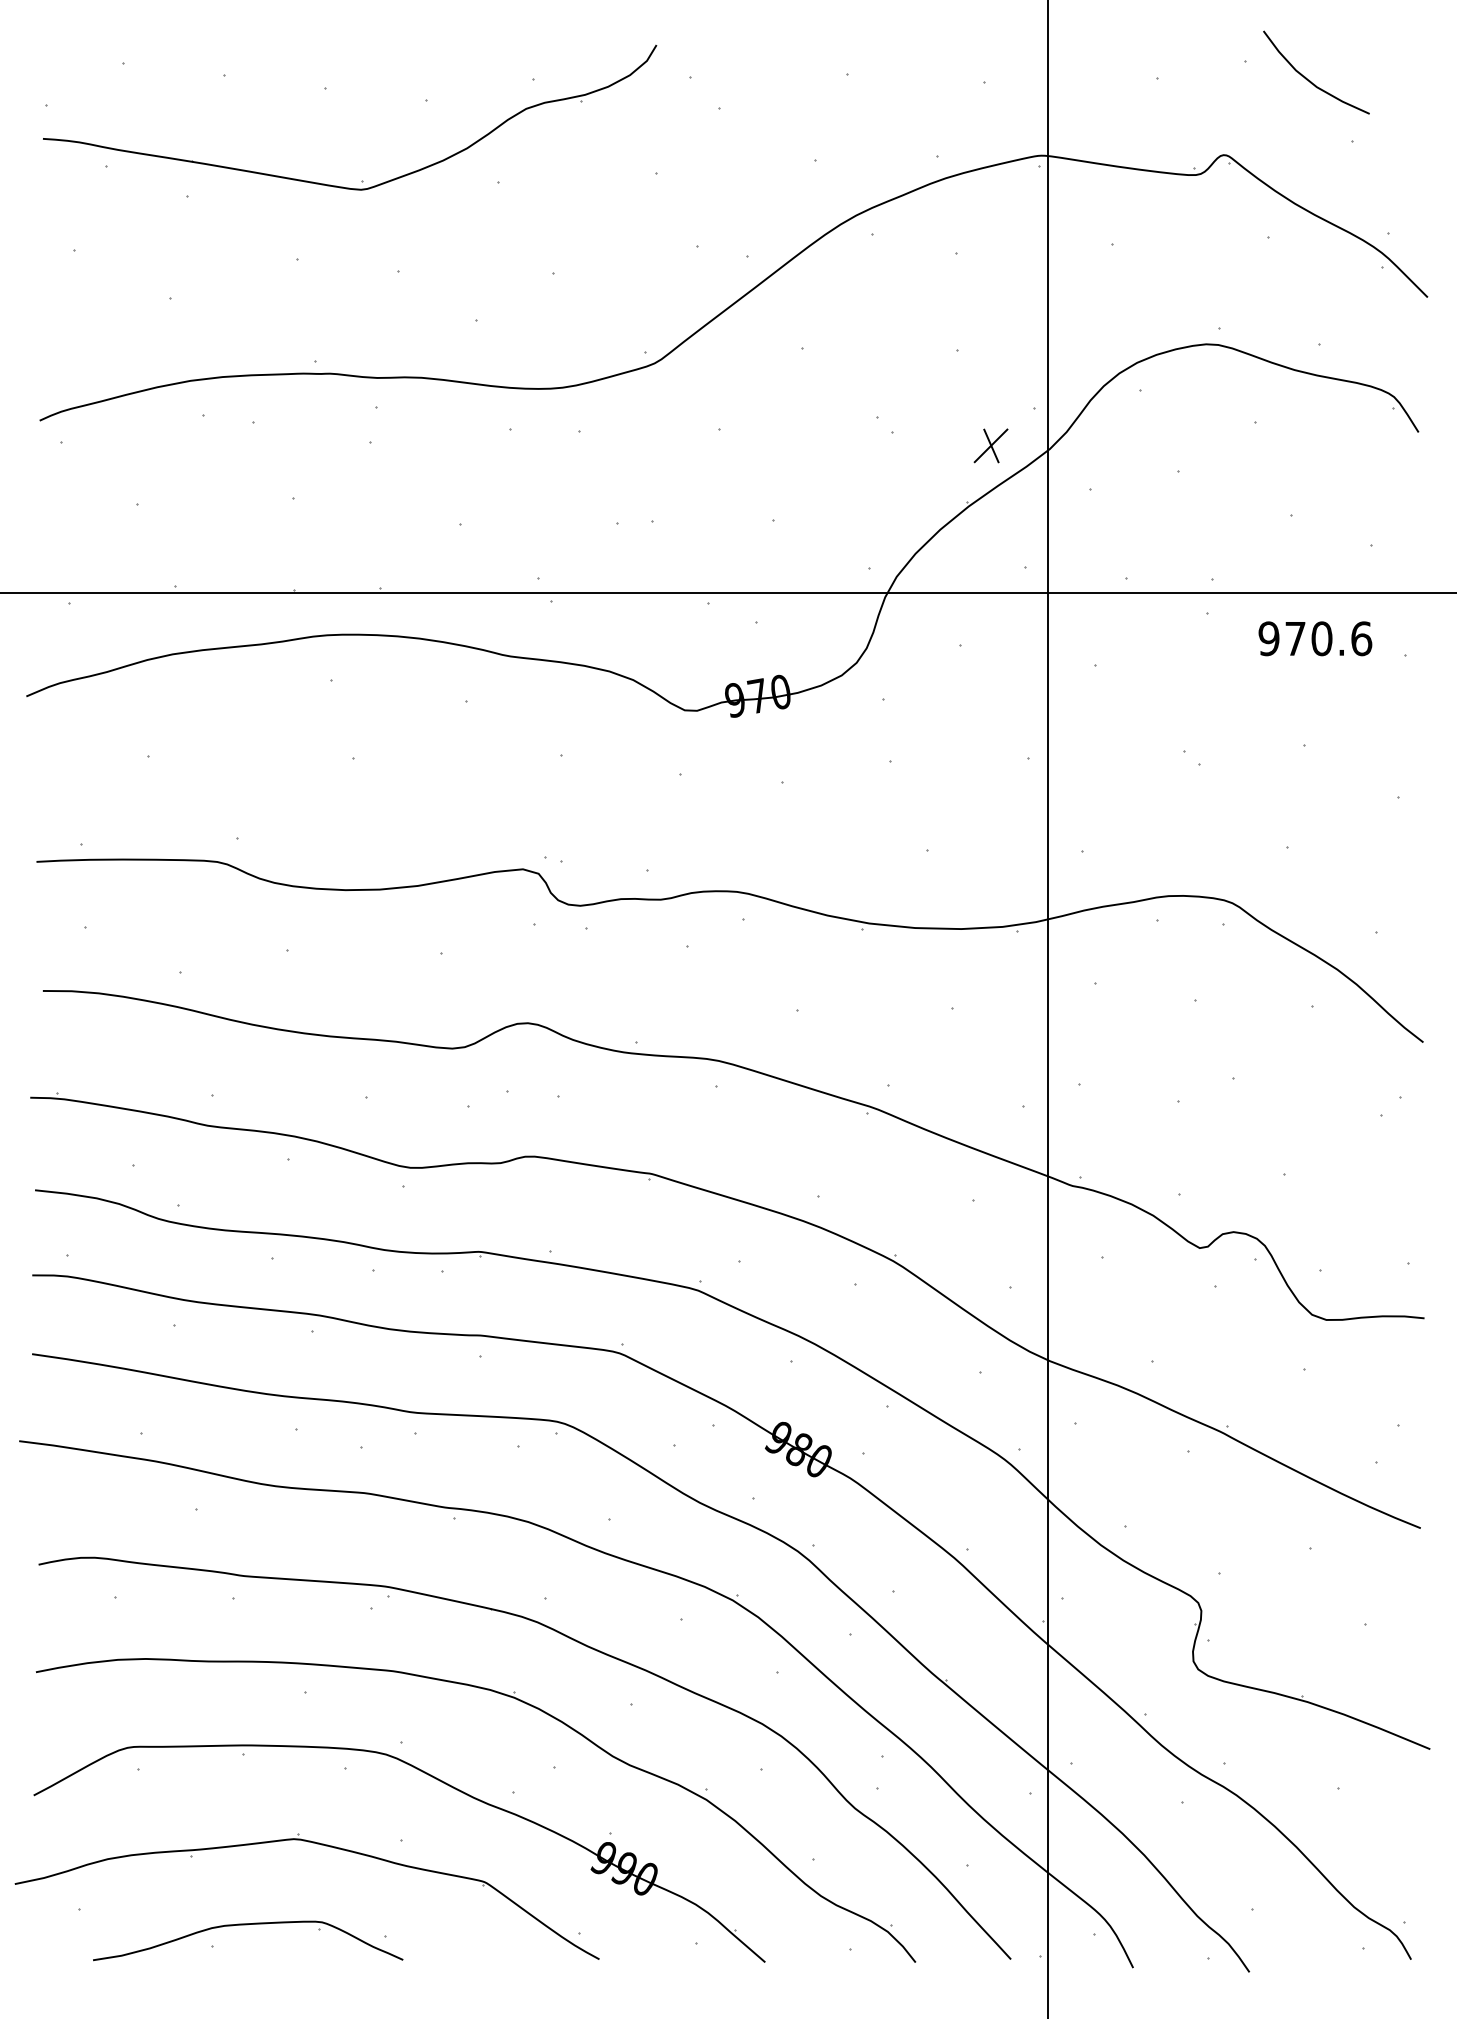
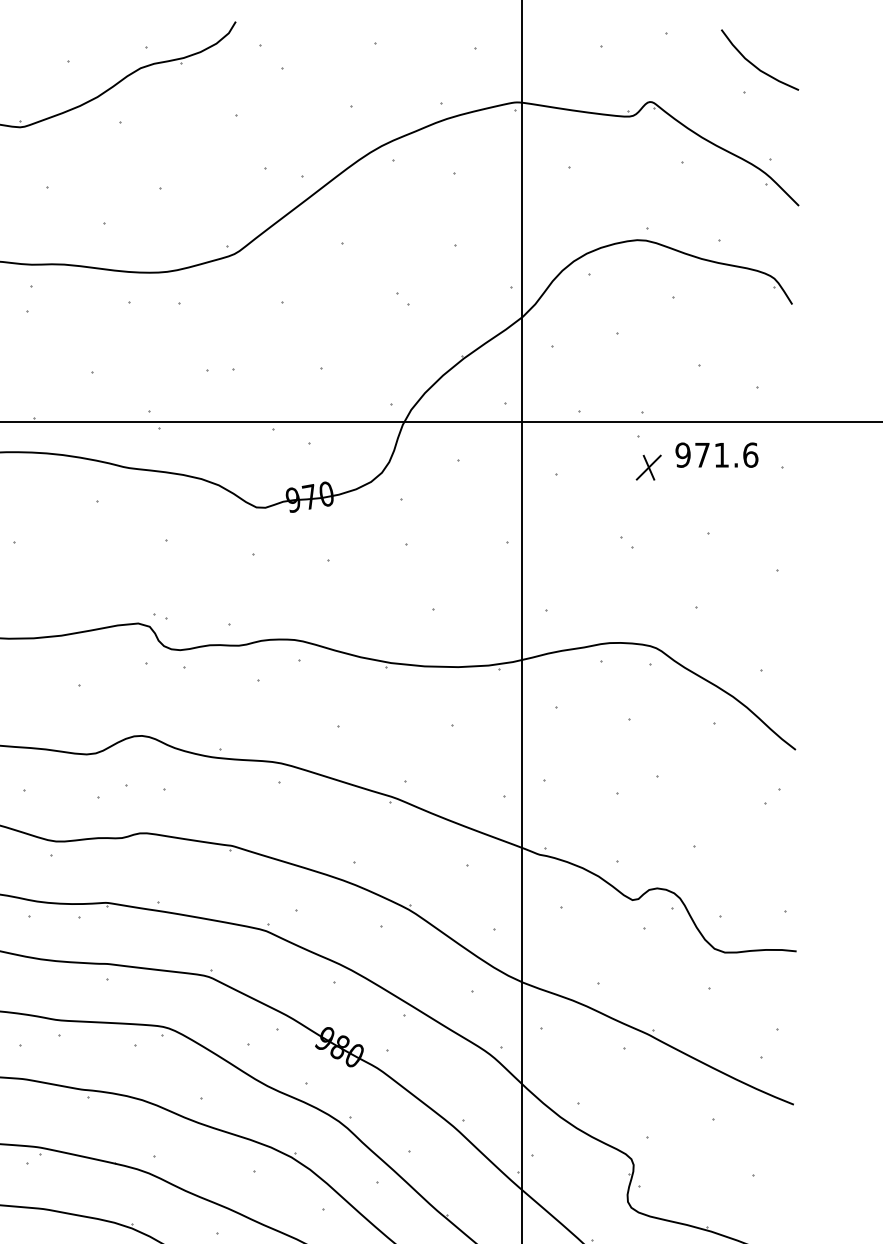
curve: (1310, 80) -> (755, 65), moved
part: (990, 445) -> (648, 467), moved
text: (1321, 638) -> (721, 454), 970.6 -> 971.6

